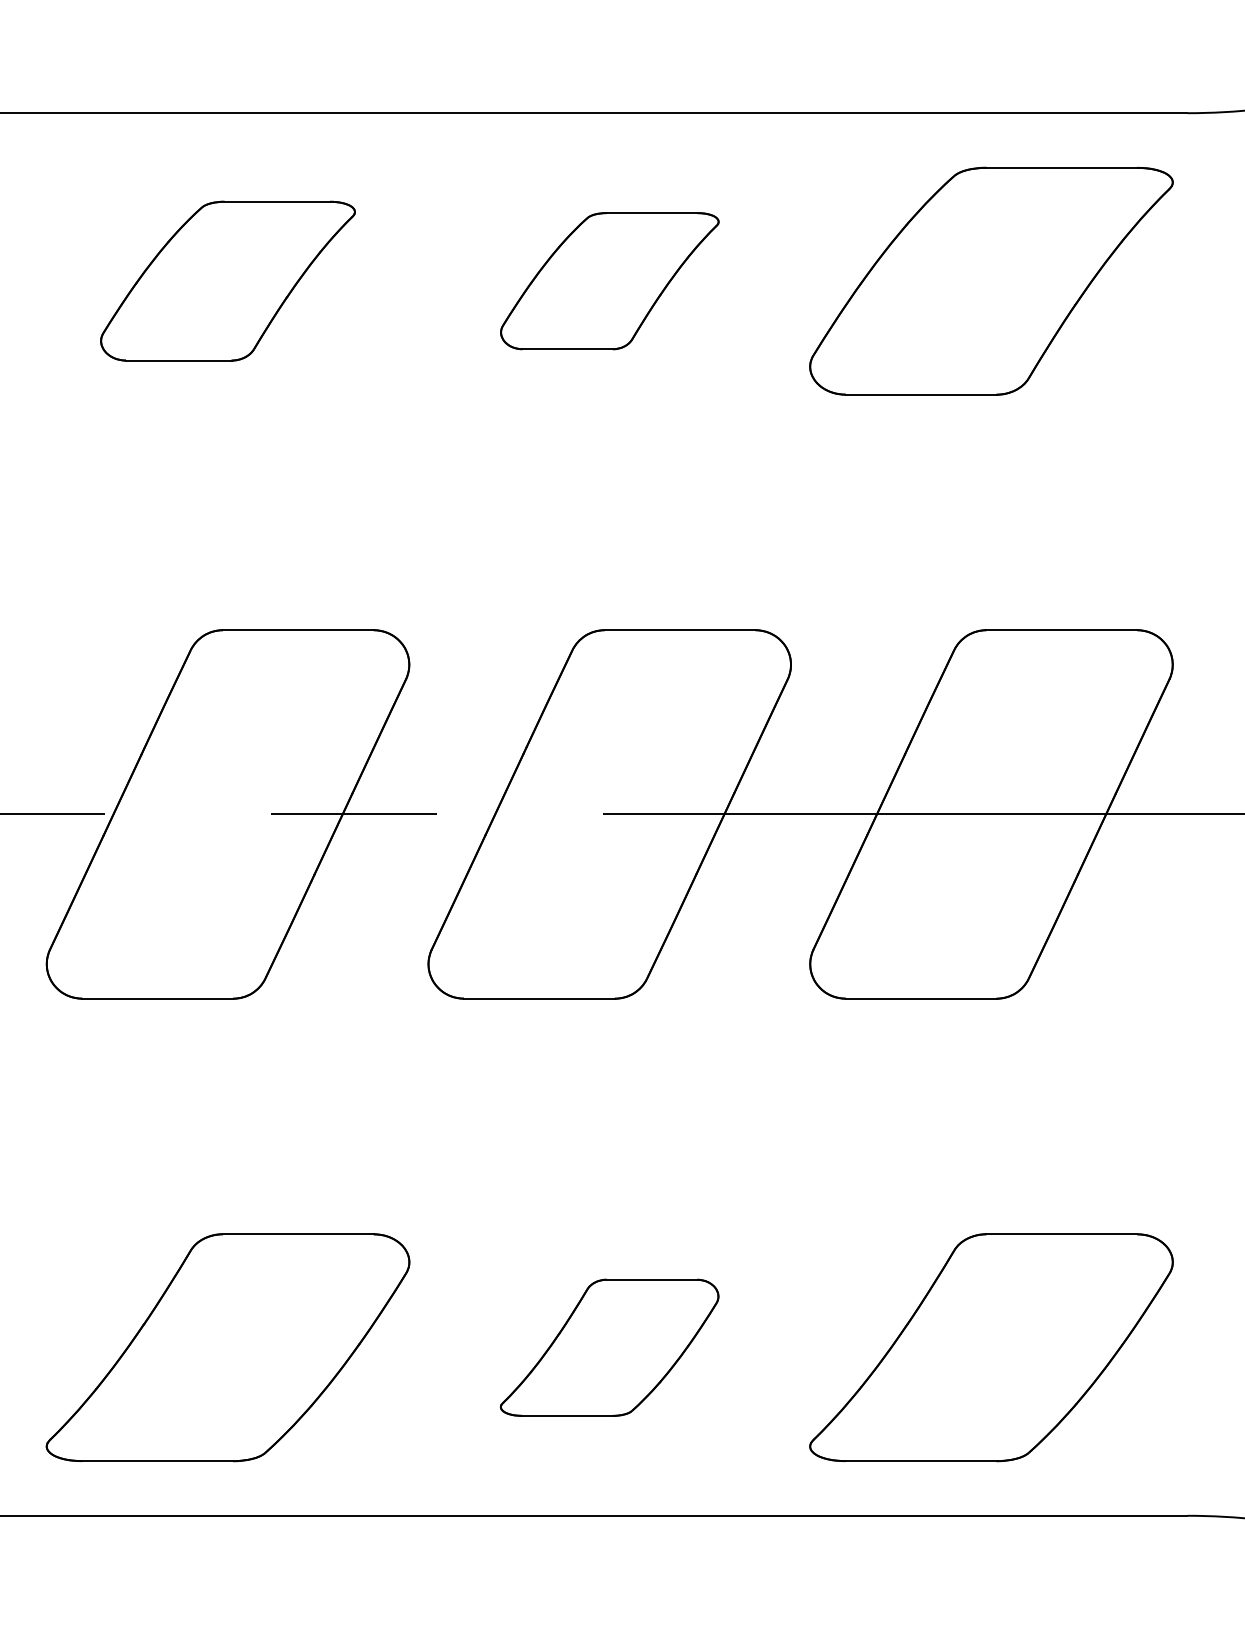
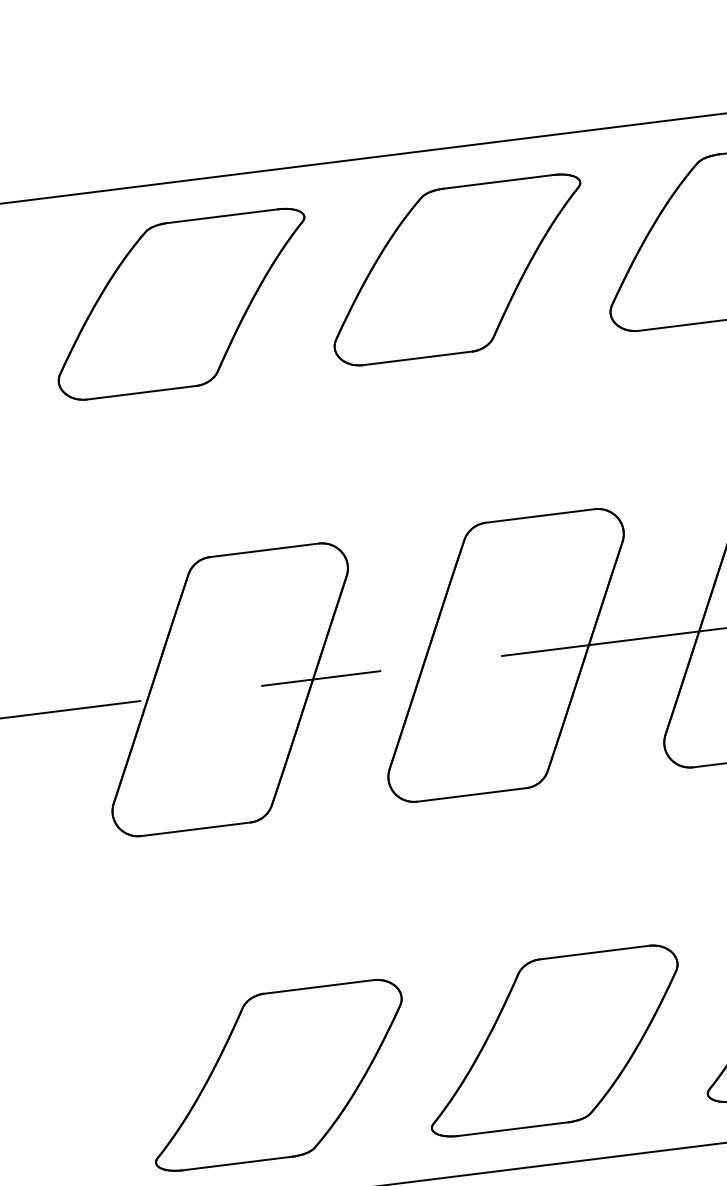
part: (227, 280) -> (181, 303), size x1.43
part: (609, 280) -> (457, 269), size x1.67
part: (609, 1347) -> (553, 1040), size x1.67

